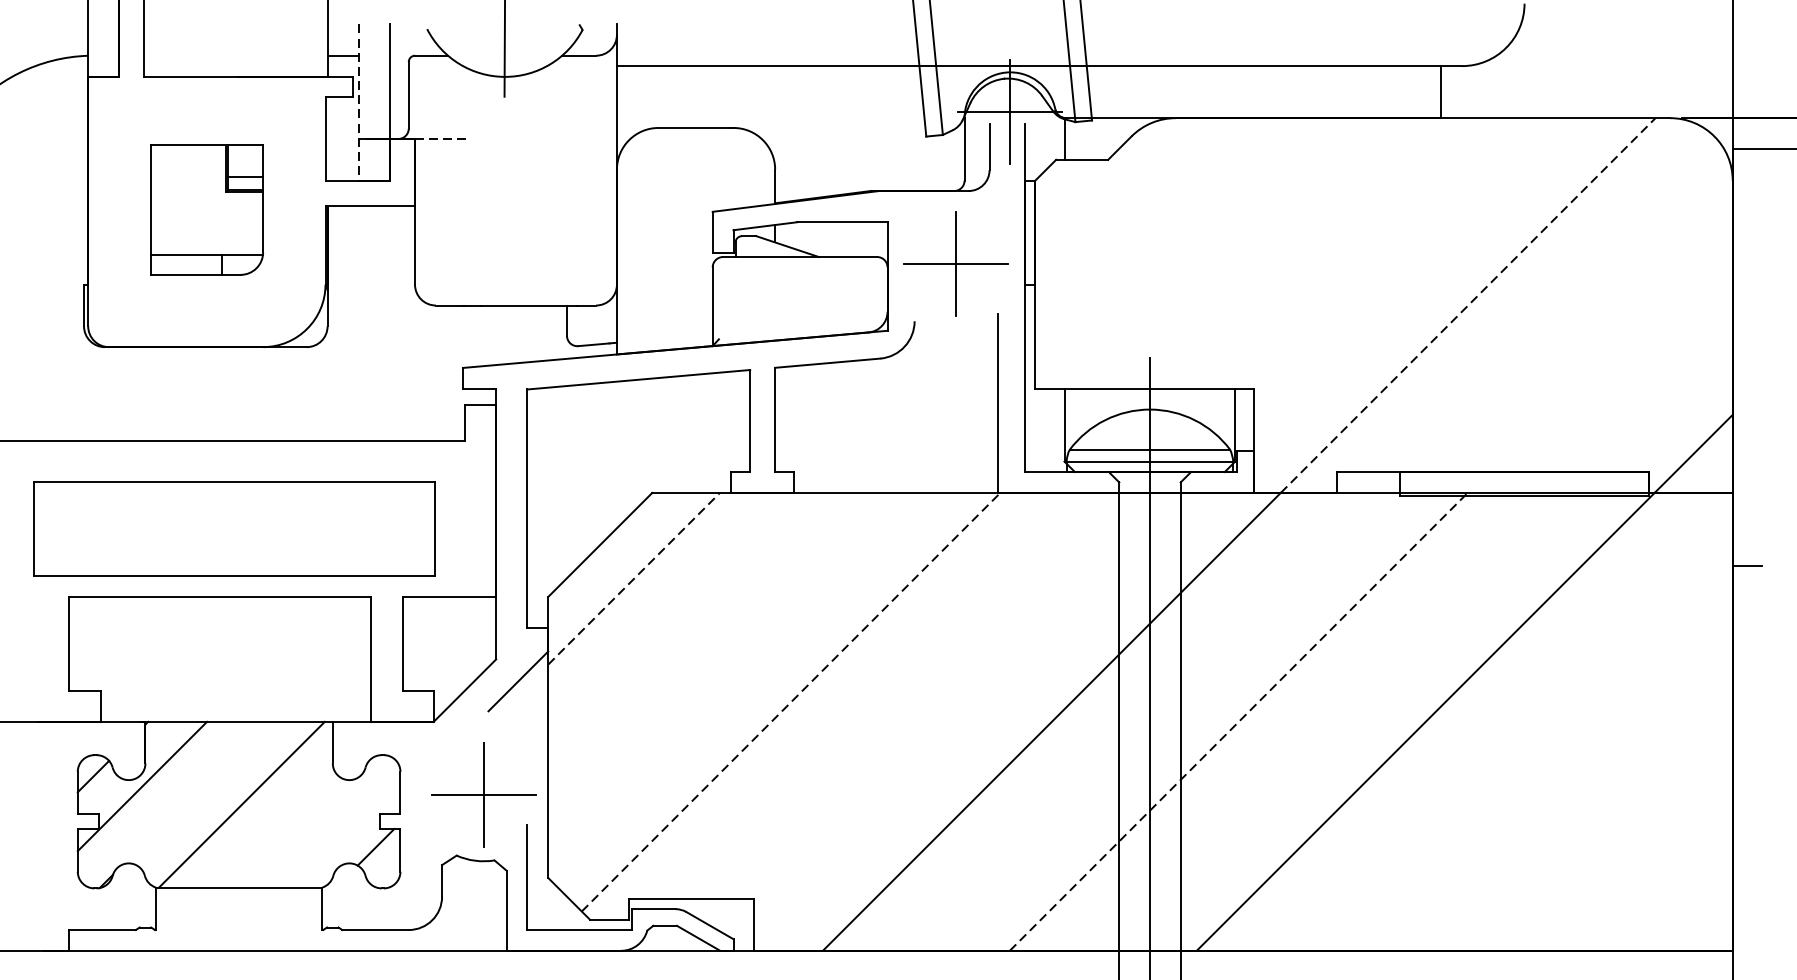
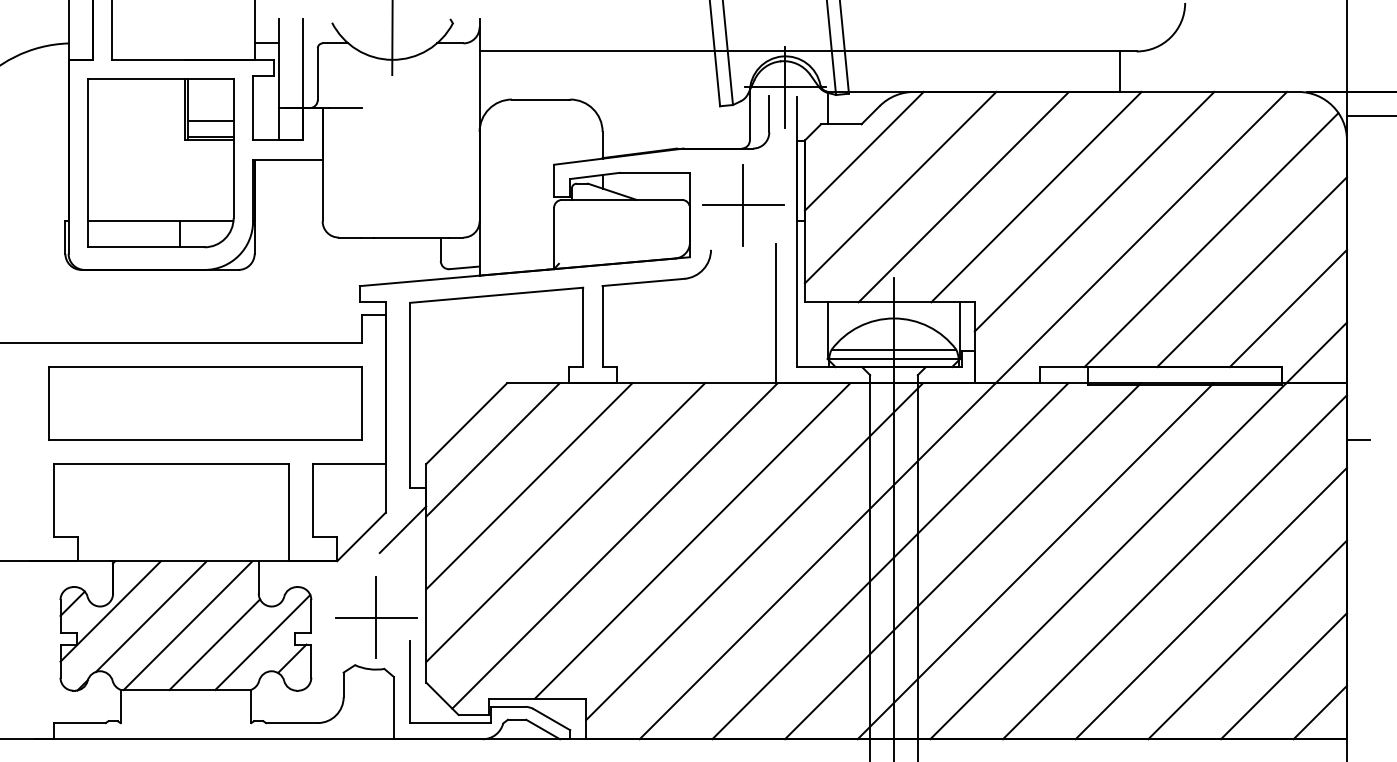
line: (358, 102) -> (278, 79), dashed -> solid
line: (444, 139) -> (345, 108), dashed -> solid
line: (1110, 193) -> (863, 150), added
part: (206, 210) -> (160, 163), size x1.67
line: (1158, 241) -> (900, 187), added
line: (1239, 252) -> (963, 196), added
line: (1333, 252) -> (1036, 196), added
line: (1407, 271) -> (1094, 211), added
line: (1468, 305) -> (1141, 237), dashed -> solid
line: (1558, 309) -> (1211, 240), added
line: (1609, 350) -> (1251, 272), added
line: (1656, 396) -> (1287, 308), added
part: (234, 529) -> (205, 403), moved
line: (634, 578) -> (493, 449), dashed -> solid
line: (681, 625) -> (529, 486), added
line: (727, 672) -> (565, 522), added
line: (890, 695) -> (692, 540), added
line: (791, 701) -> (615, 545), dashed -> solid
line: (970, 709) -> (754, 551), added
line: (1145, 722) -> (890, 561), added
line: (1239, 722) -> (963, 561), dashed -> solid
line: (1332, 722) -> (1035, 561), added
line: (1510, 729) -> (1174, 567), added
line: (1557, 776) -> (1210, 603), added
line: (194, 792) -> (151, 616), added
line: (1604, 822) -> (1247, 639), added
line: (337, 826) -> (262, 642), added
line: (275, 828) -> (214, 644), added
line: (1651, 870) -> (1283, 676), added
line: (1697, 916) -> (1319, 712), added

